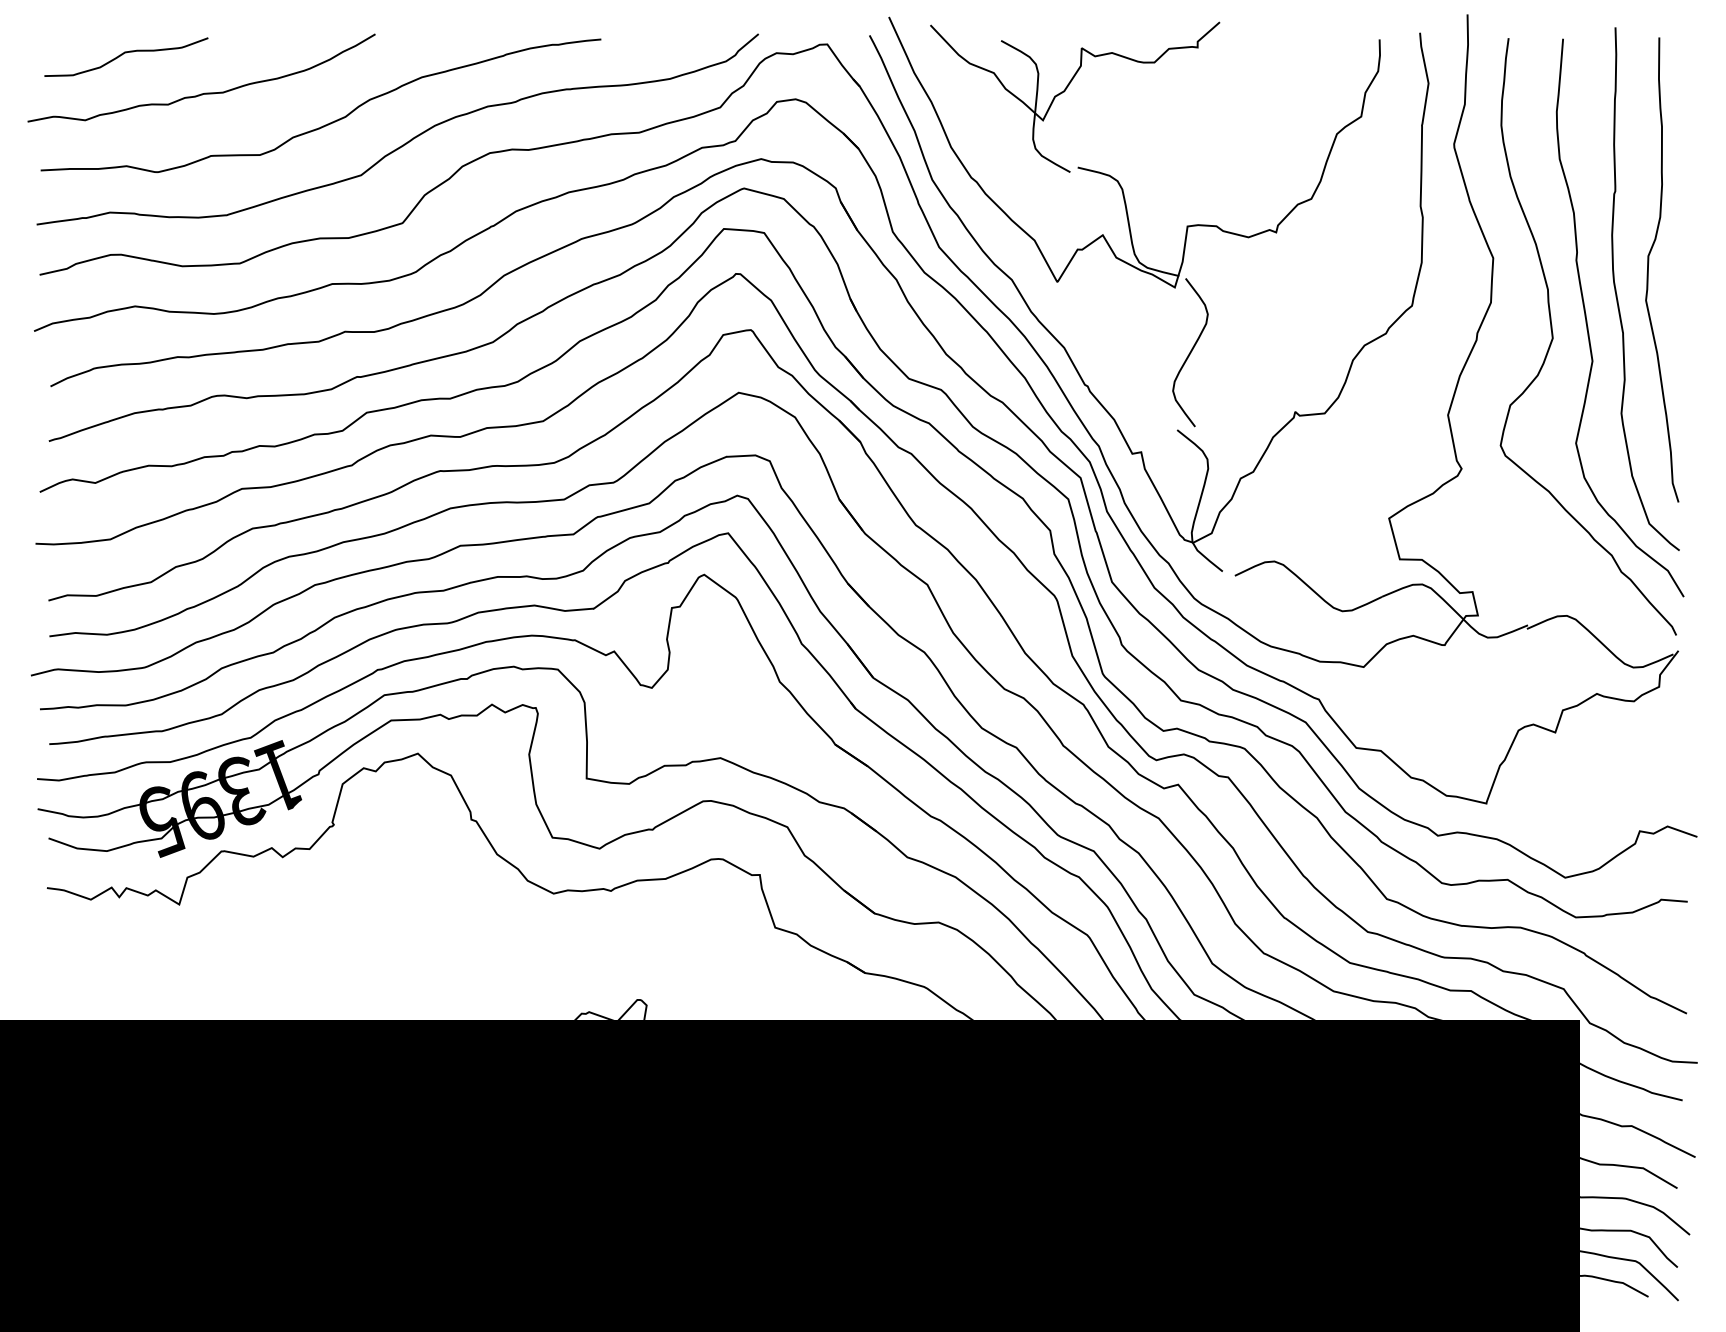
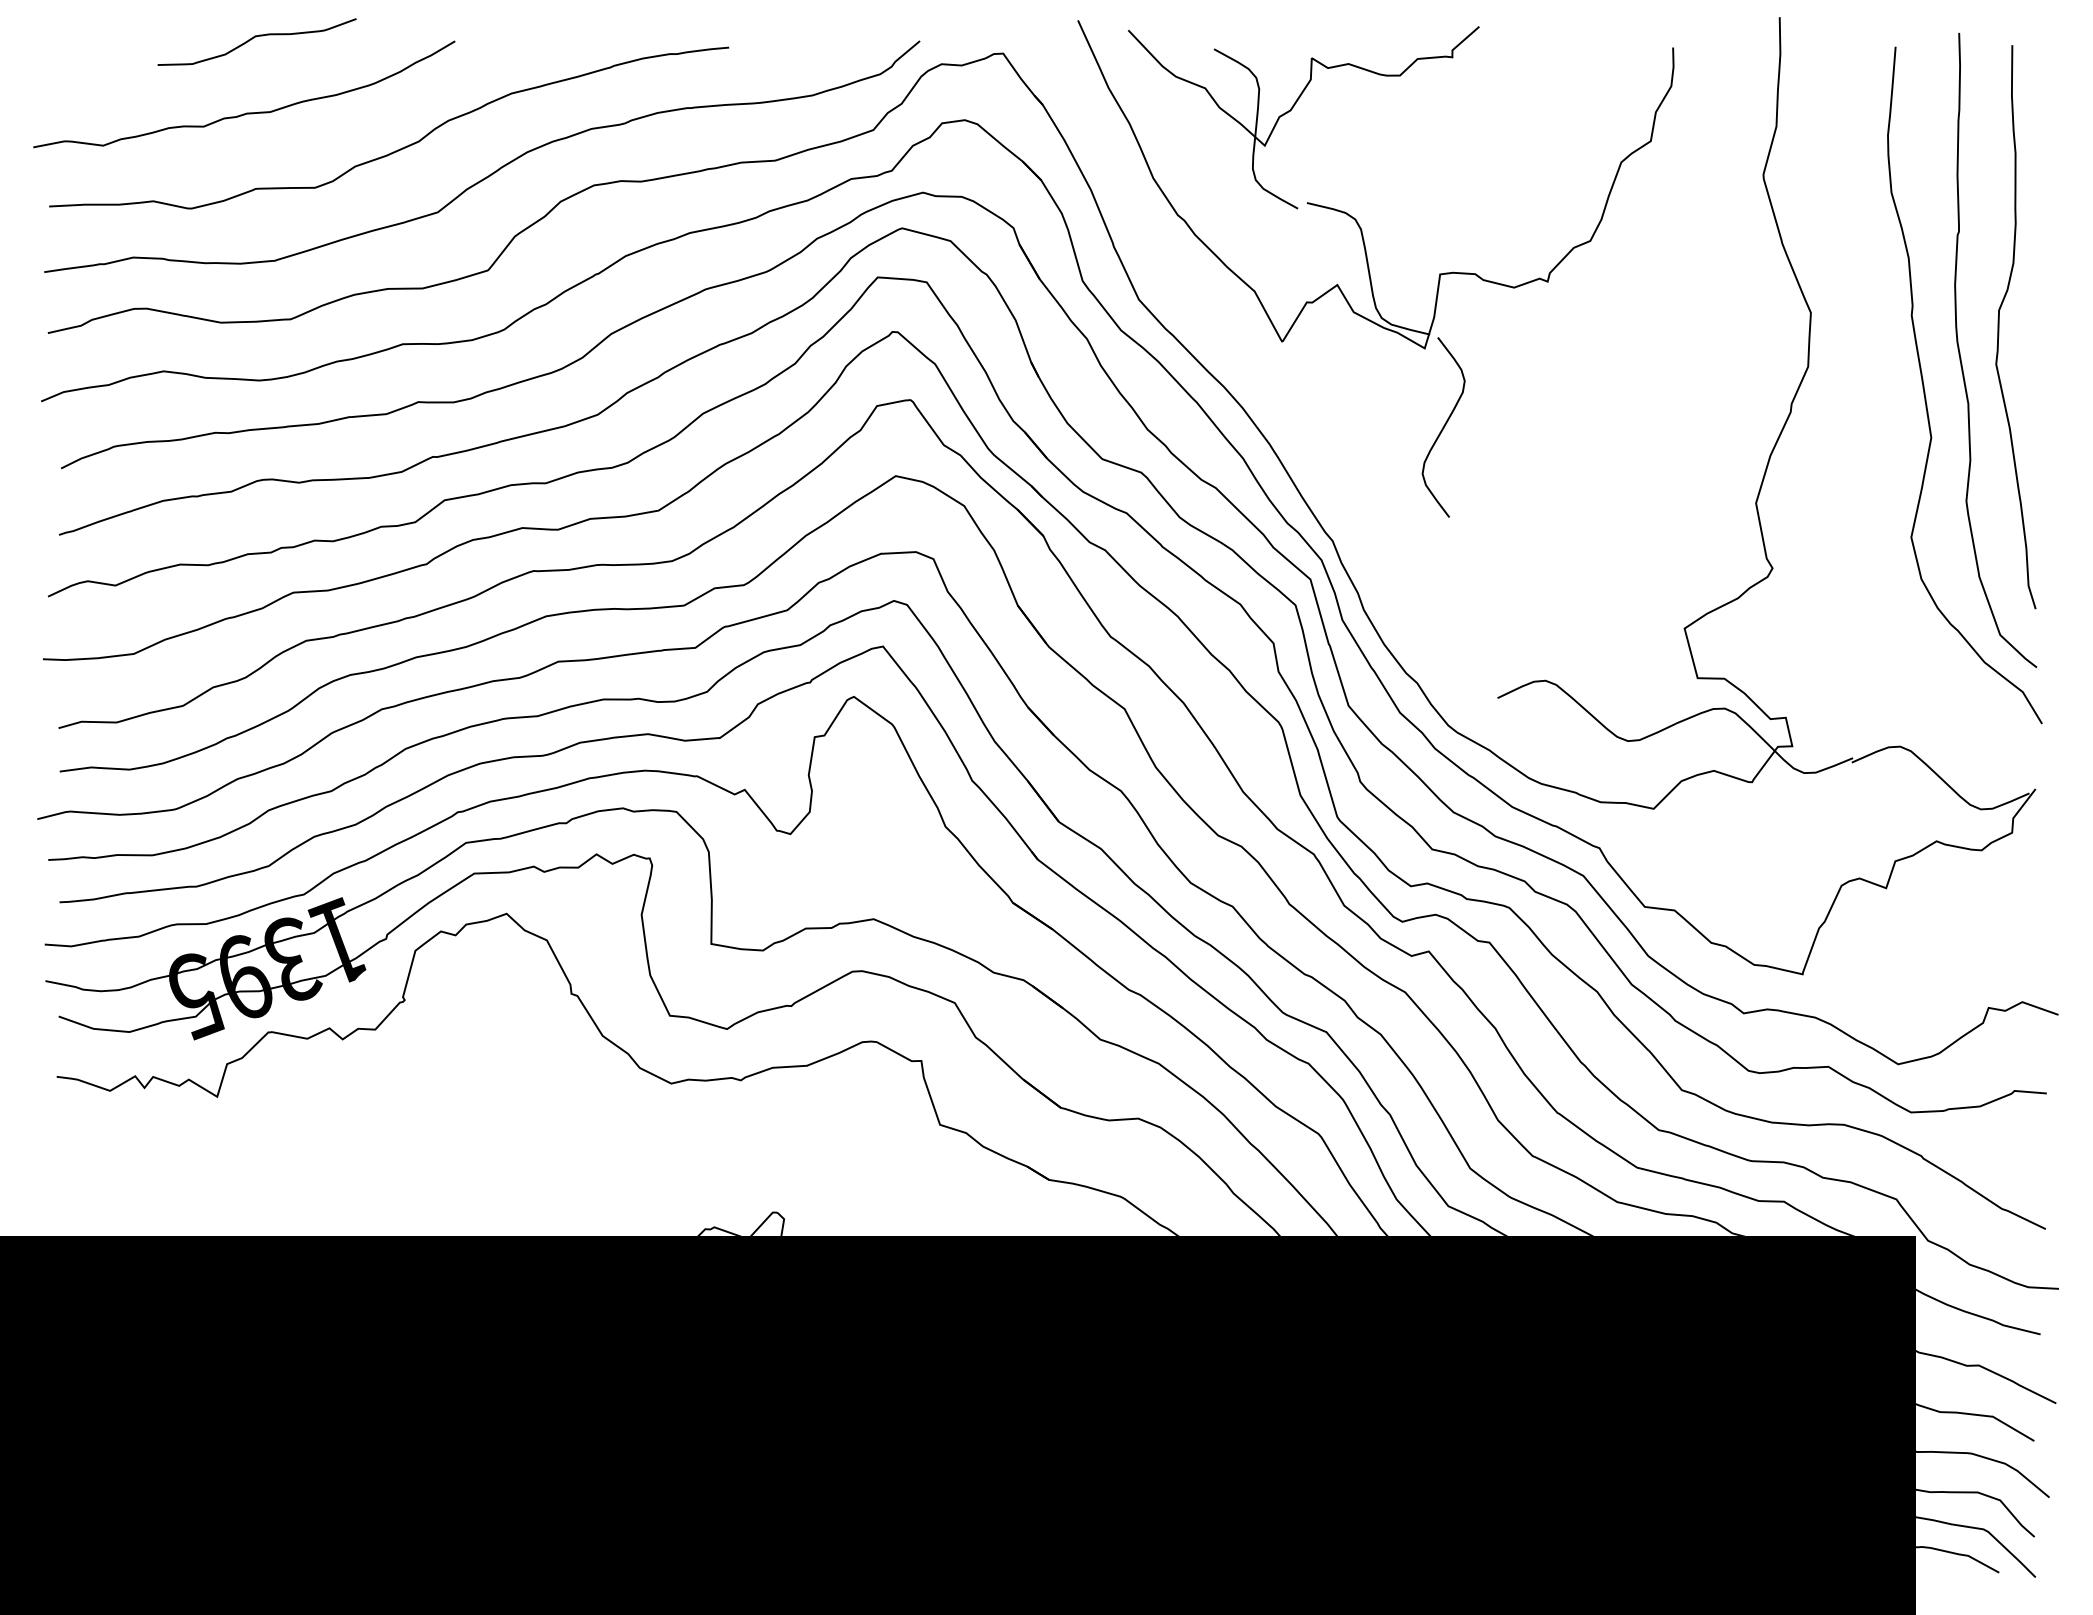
curve: (124, 54) -> (254, 38), moved
curve: (1553, 337) -> (1883, 408), removed
part: (1065, 348) -> (1292, 422), removed

